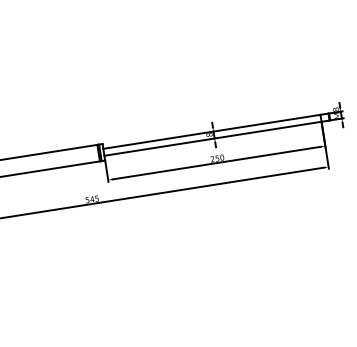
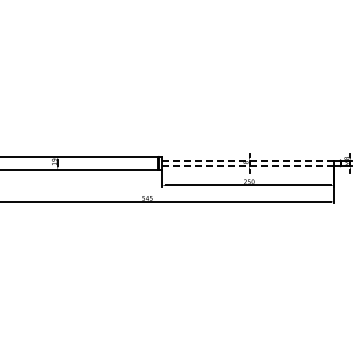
line: (210, 131) -> (247, 160), solid -> dashed
line: (212, 139) -> (247, 166), solid -> dashed

